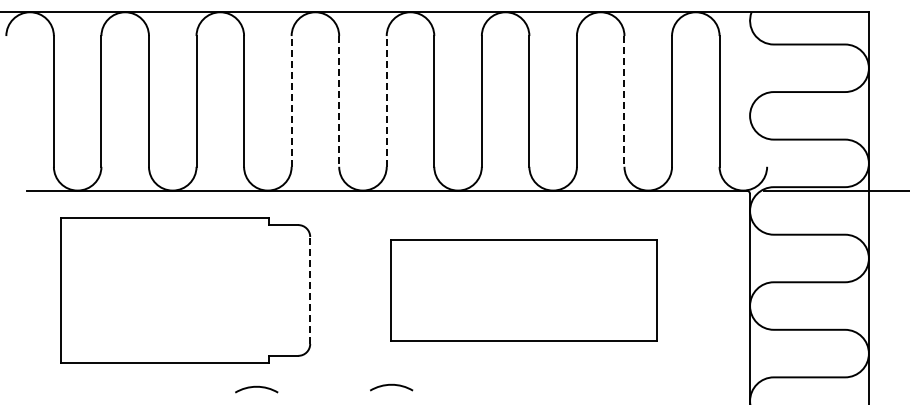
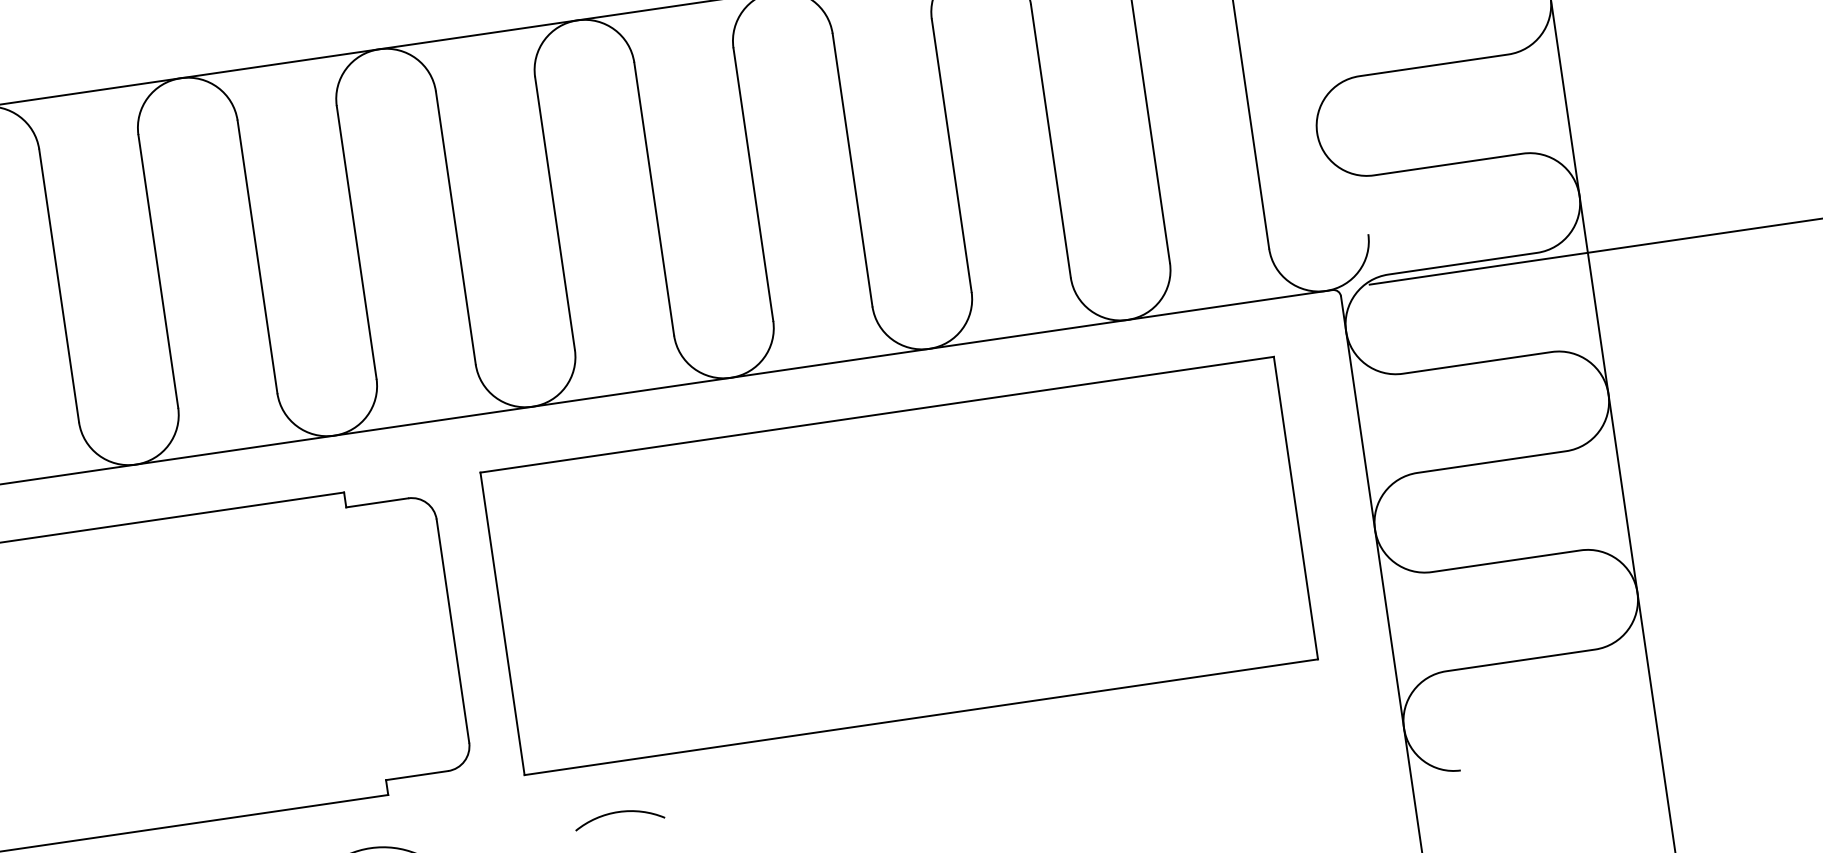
line: (291, 100) -> (356, 240), dashed -> solid
line: (386, 100) -> (554, 211), dashed -> solid
line: (339, 101) -> (456, 228), dashed -> solid
line: (624, 101) -> (1050, 141), dashed -> solid
line: (310, 289) -> (453, 628), dashed -> solid
part: (523, 290) -> (897, 566), size x1.43
arc: (391, 385) -> (618, 813), moved

